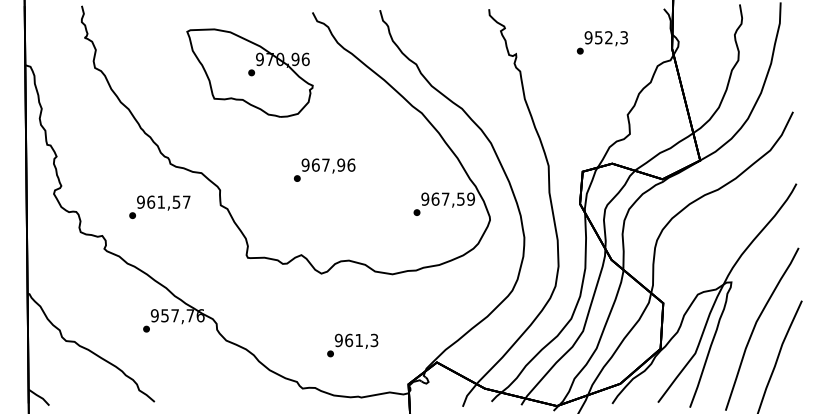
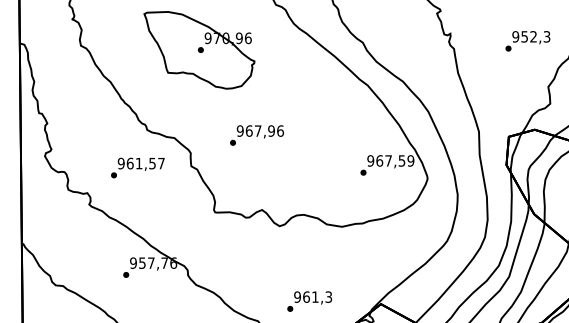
text: (601, 42) -> (527, 41), moved
part: (249, 72) -> (198, 49), moved
text: (324, 169) -> (256, 134), moved
text: (352, 345) -> (309, 301), moved

